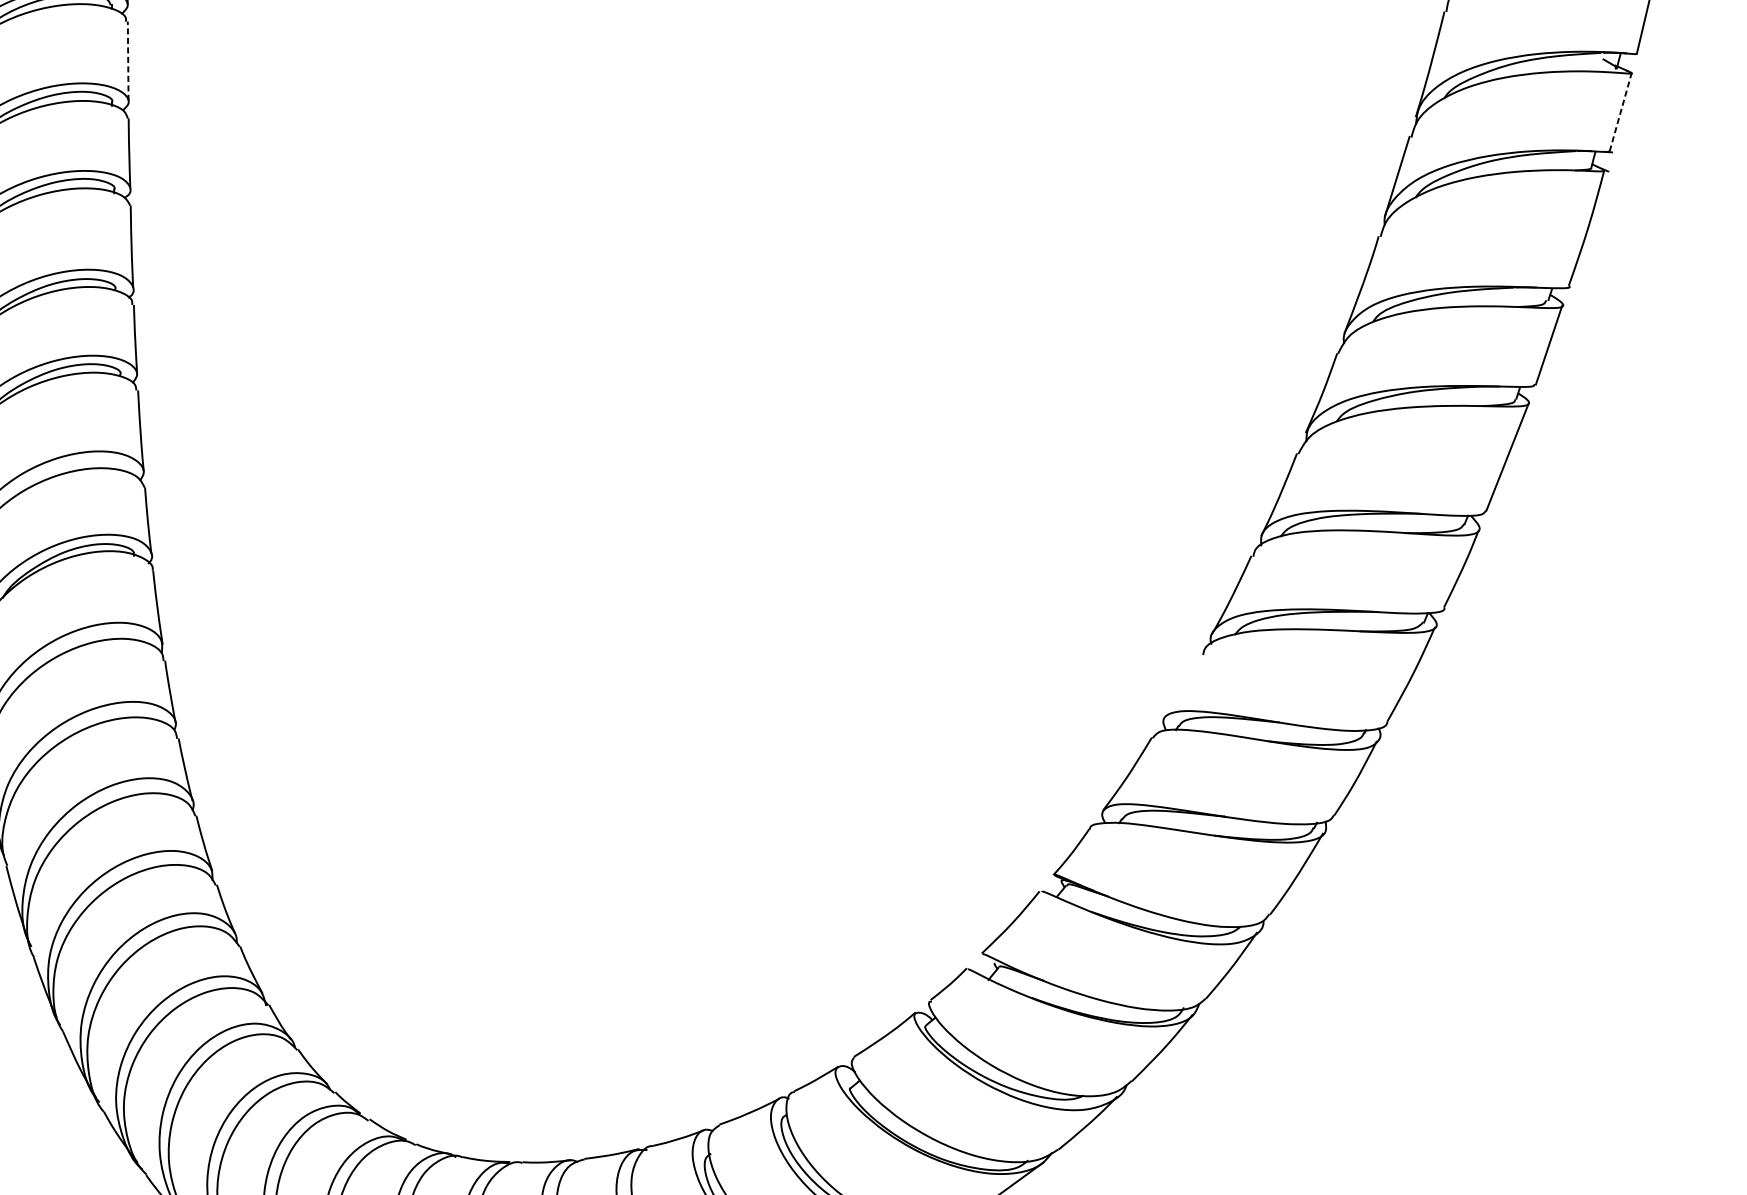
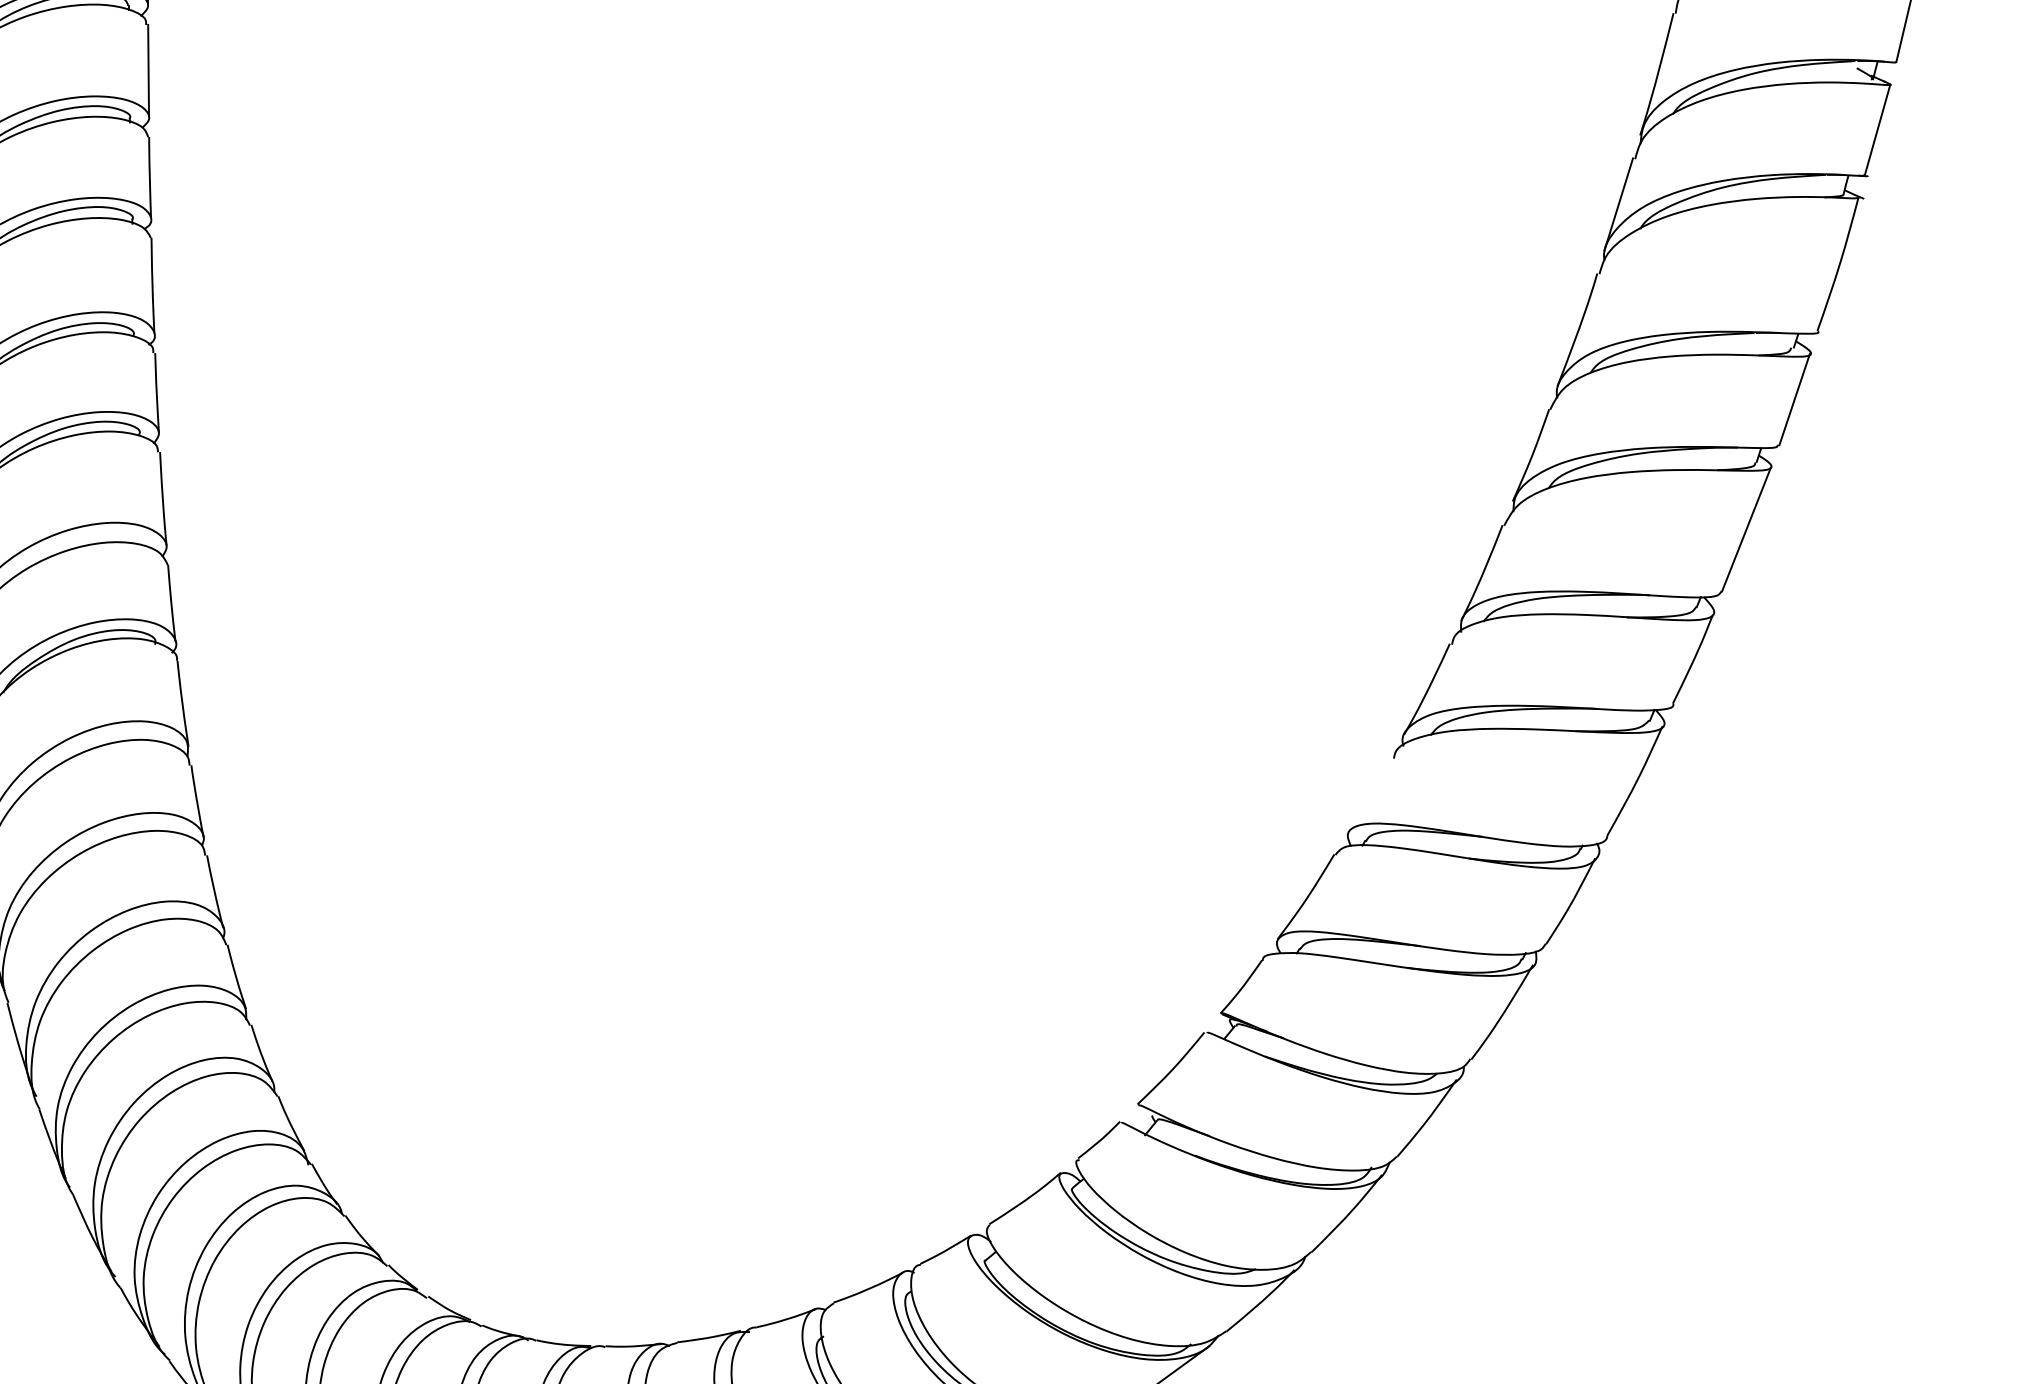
line: (128, 61) -> (148, 70), dashed -> solid
line: (1620, 111) -> (1877, 129), dashed -> solid

